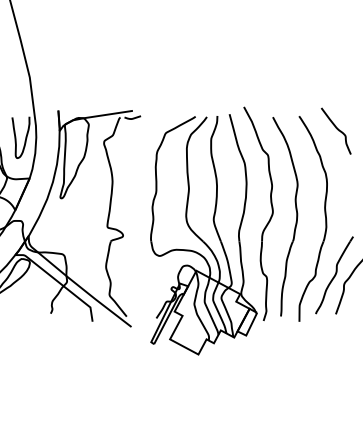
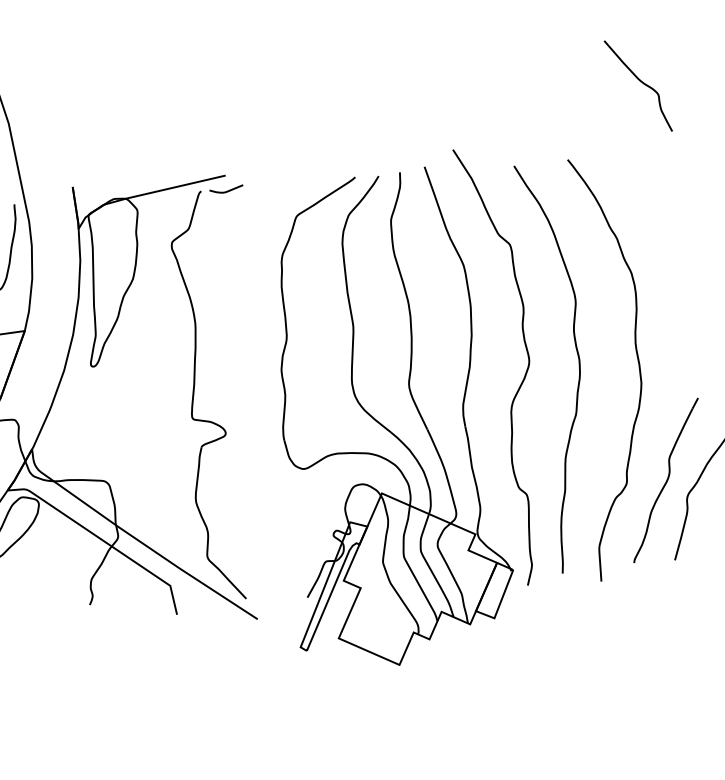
curve: (336, 129) -> (638, 82), moved

